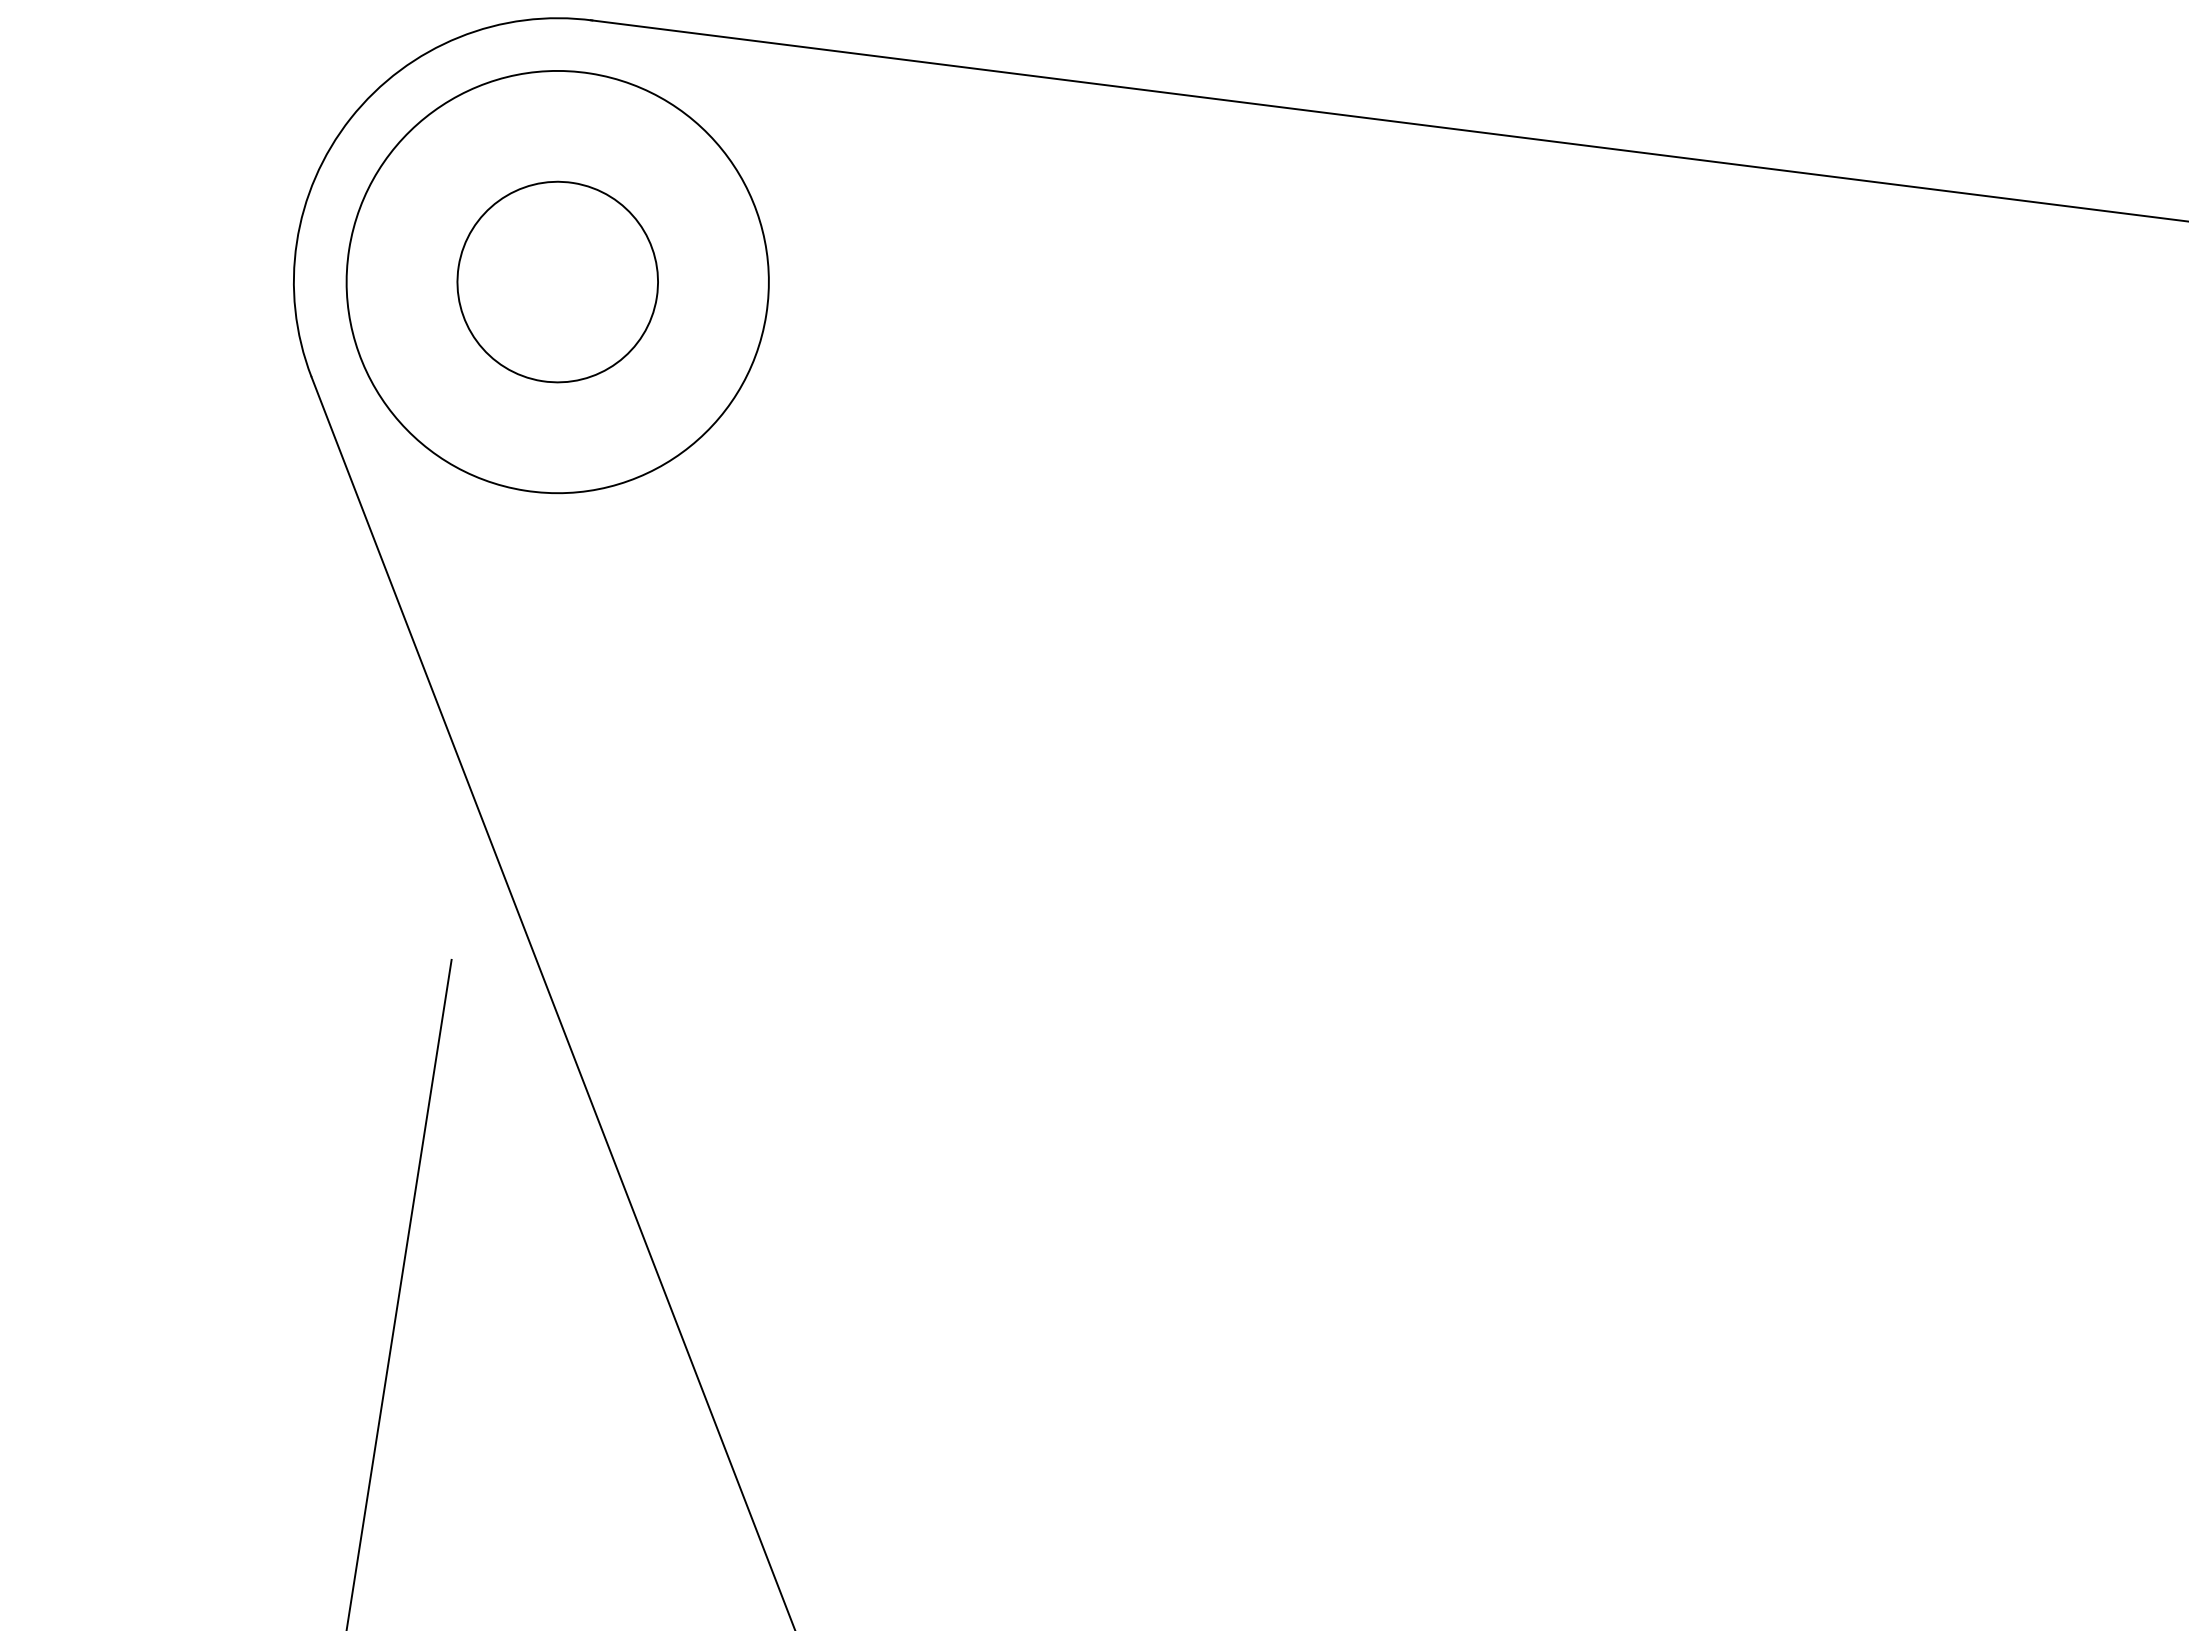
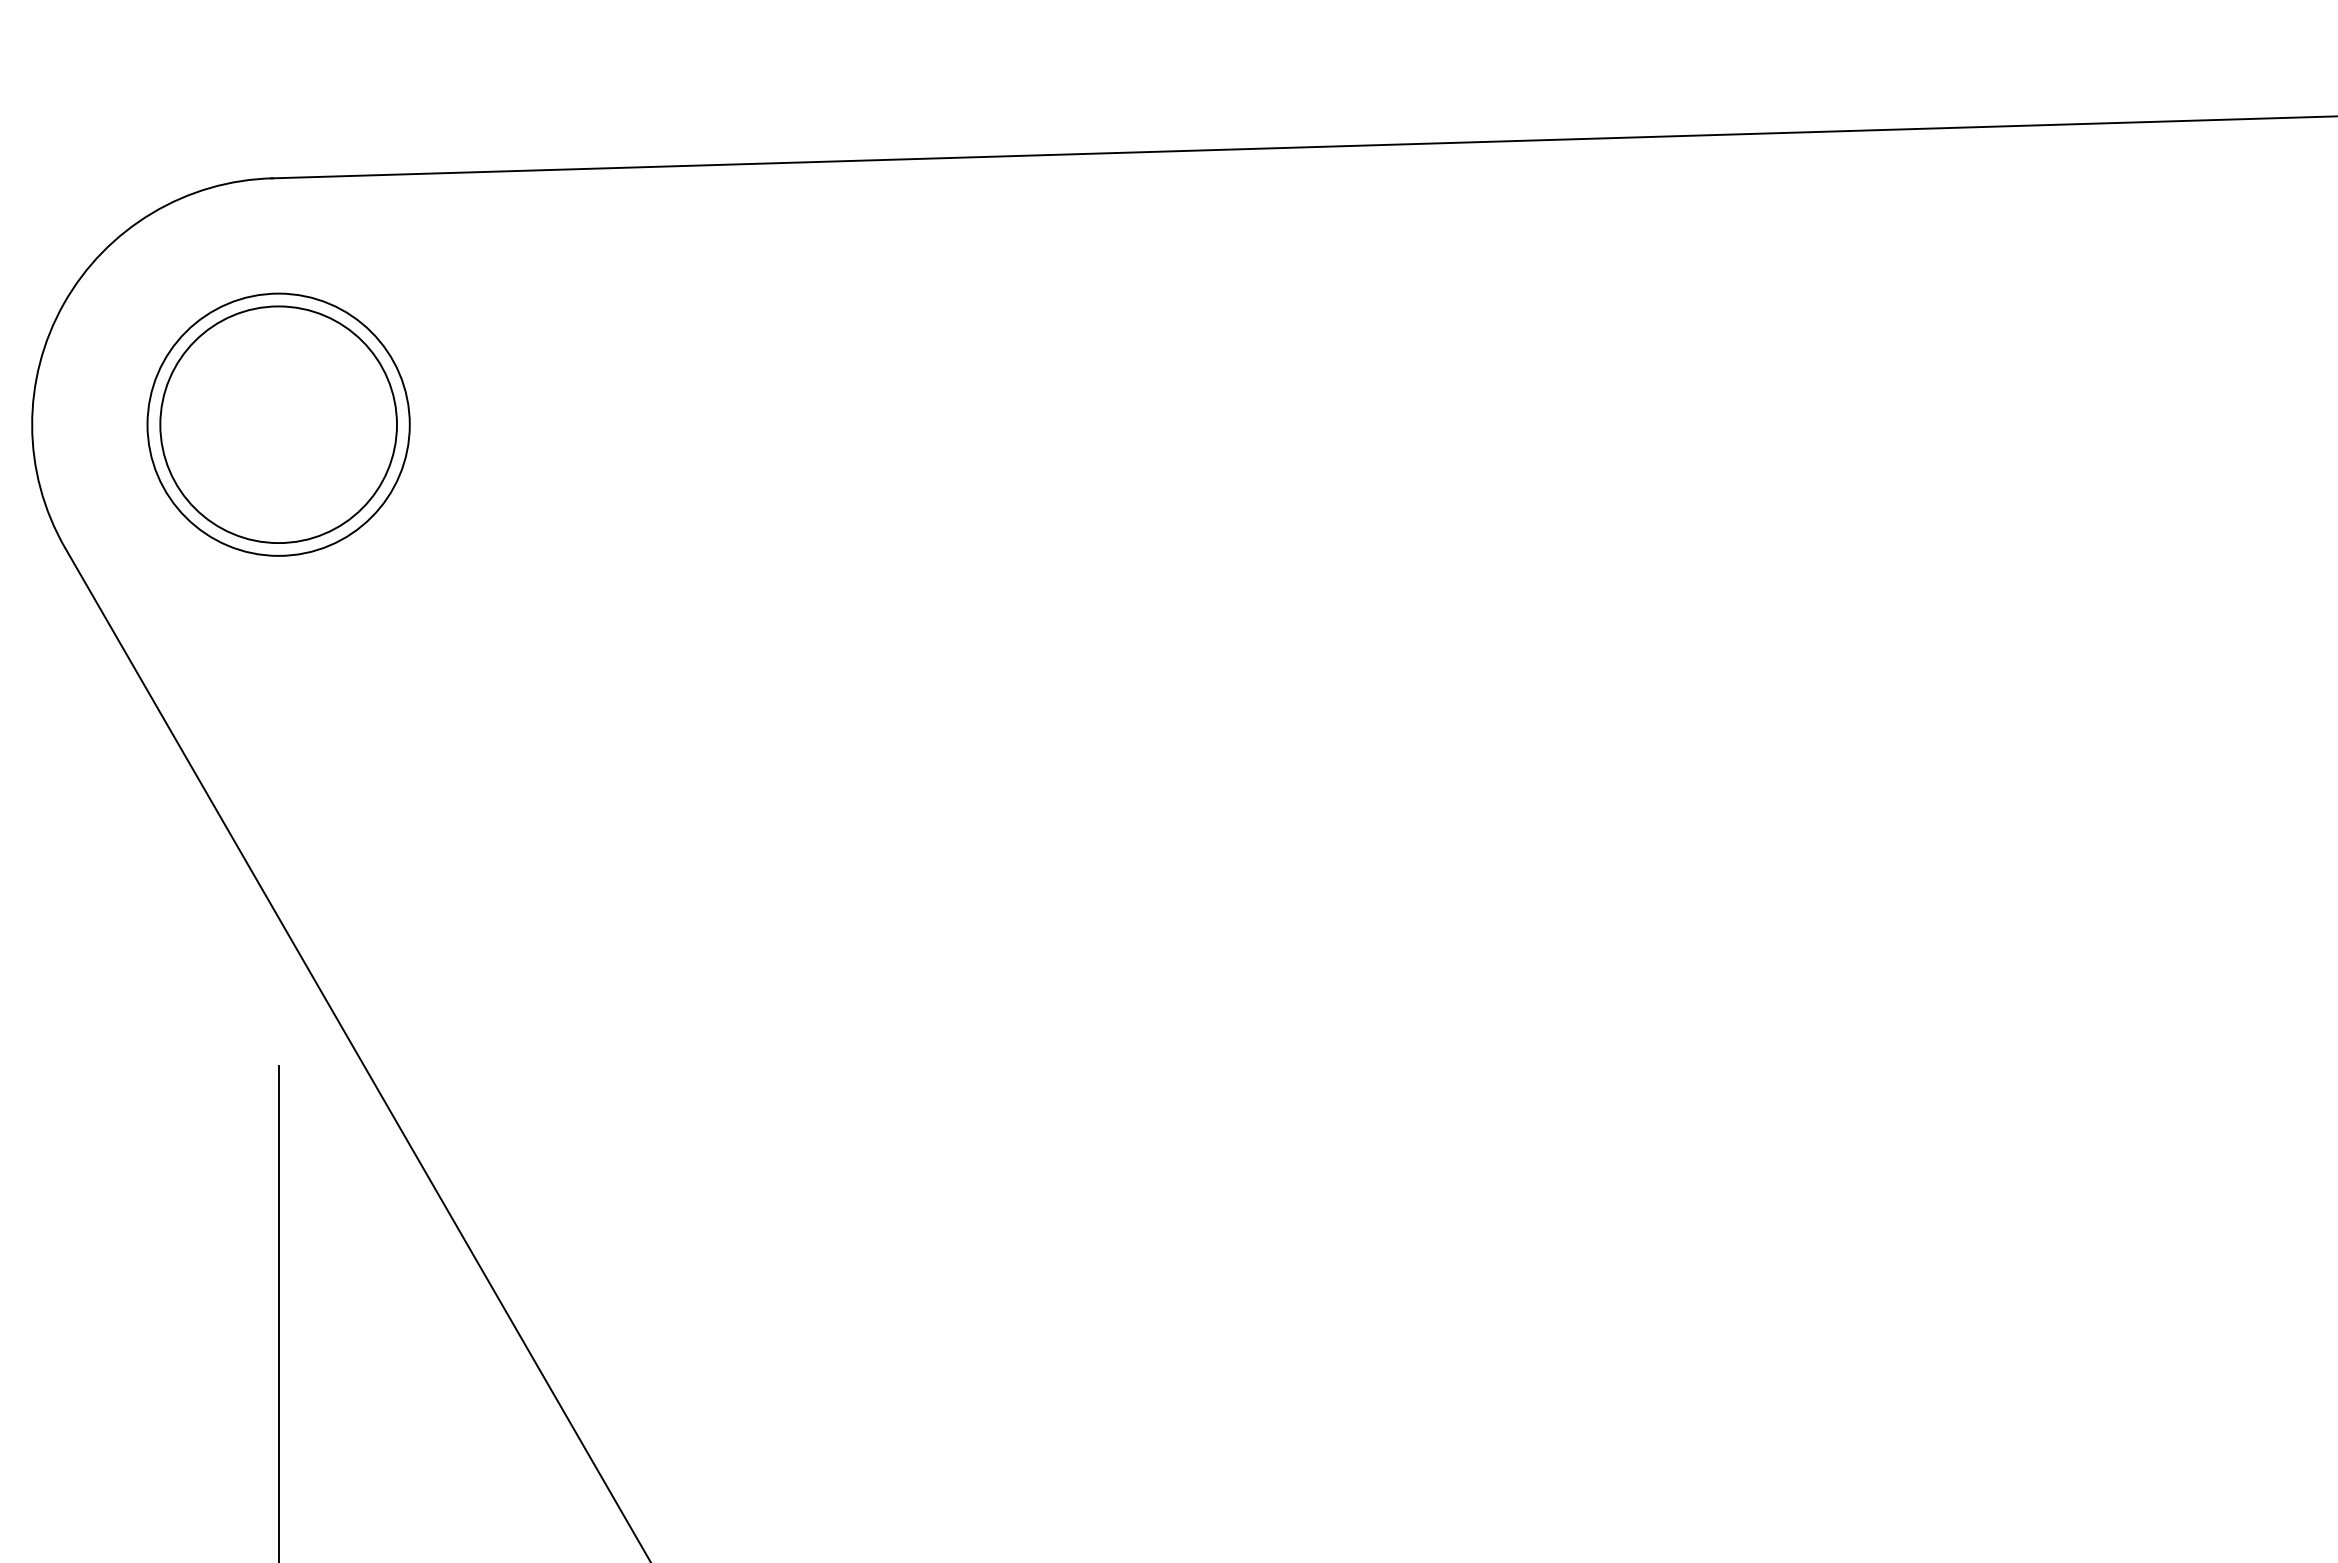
circle: (557, 281) -> (278, 424), size x0.6
circle: (557, 281) -> (278, 424), size x1.4

